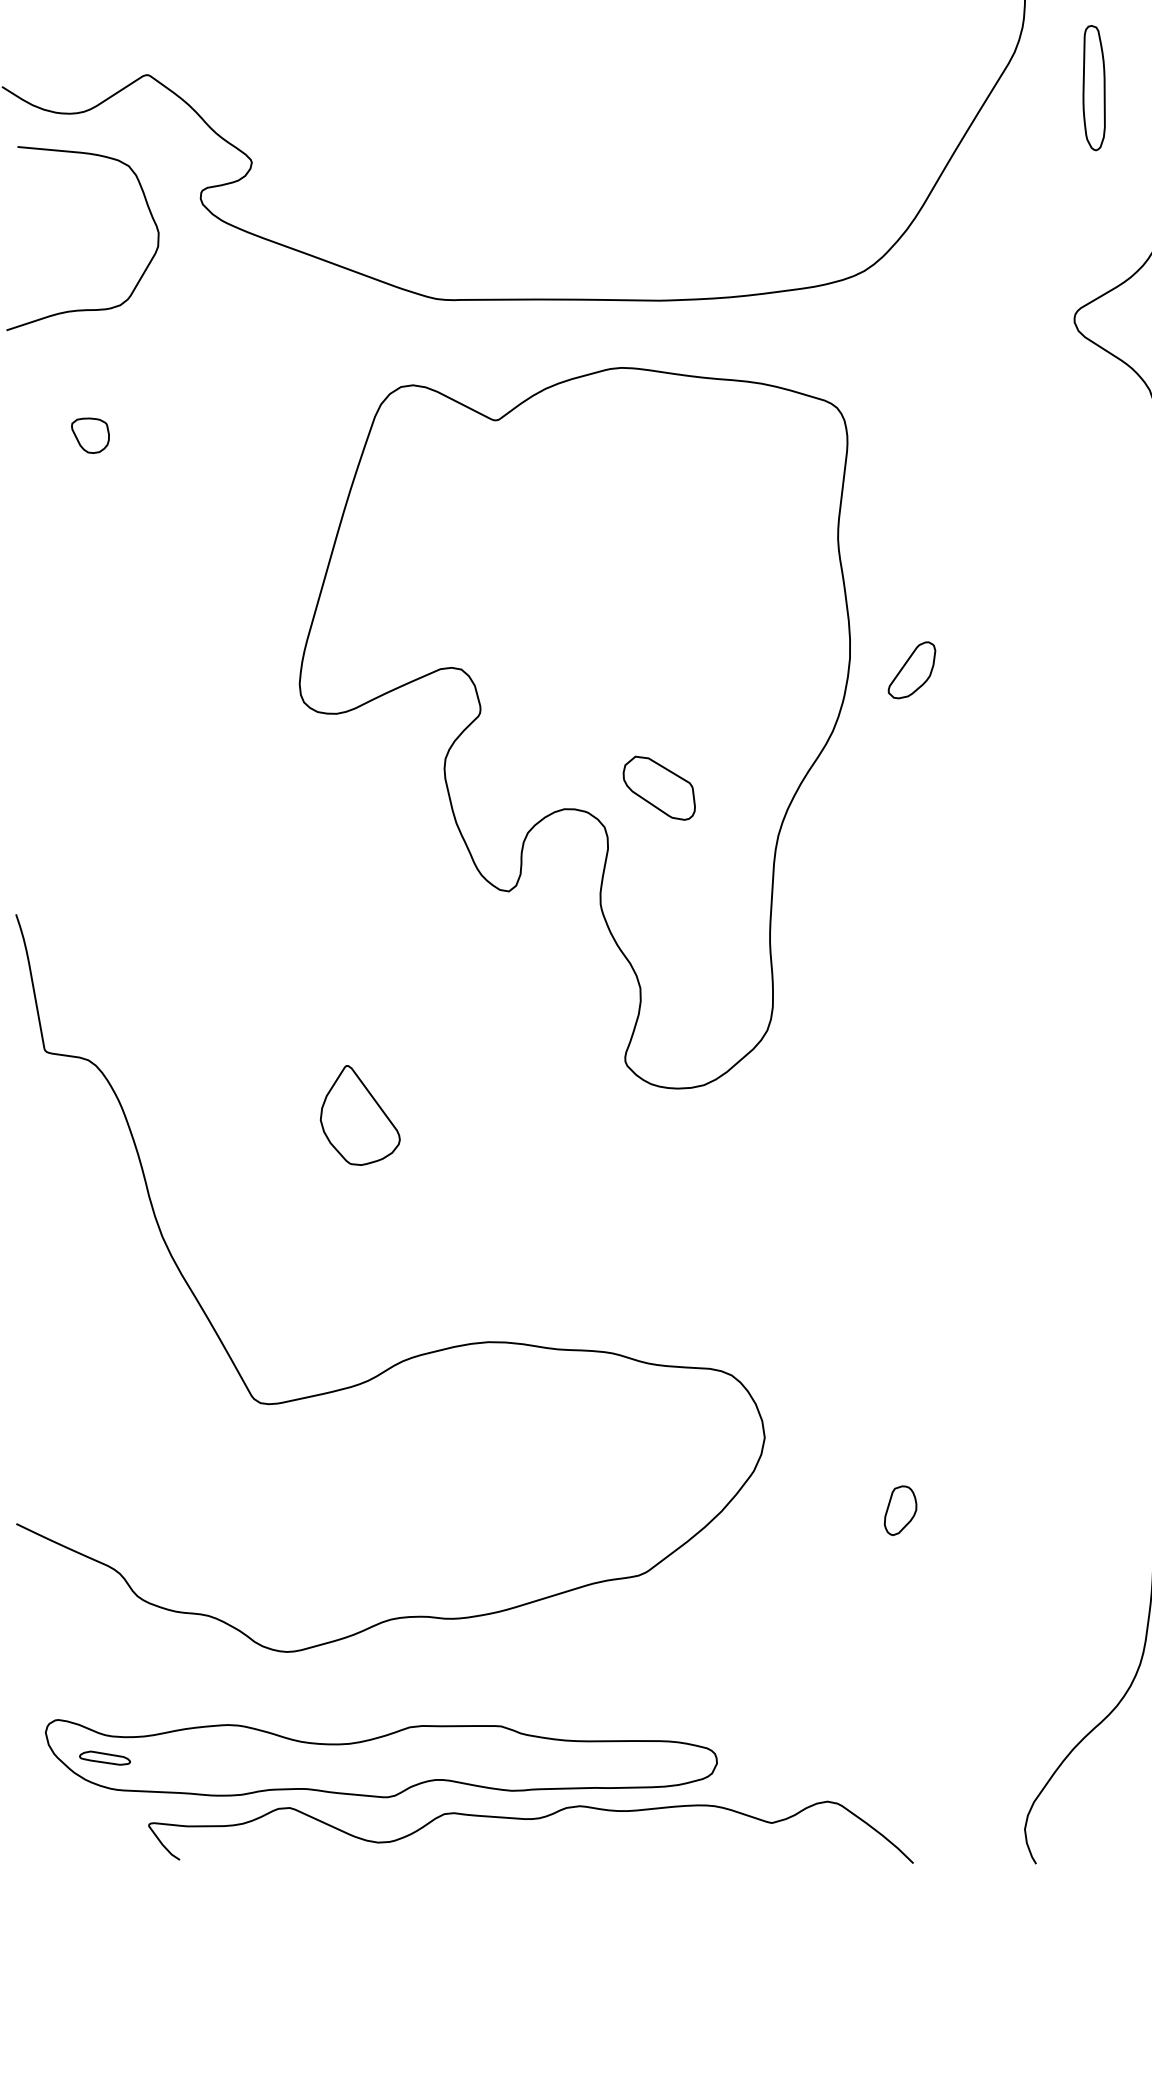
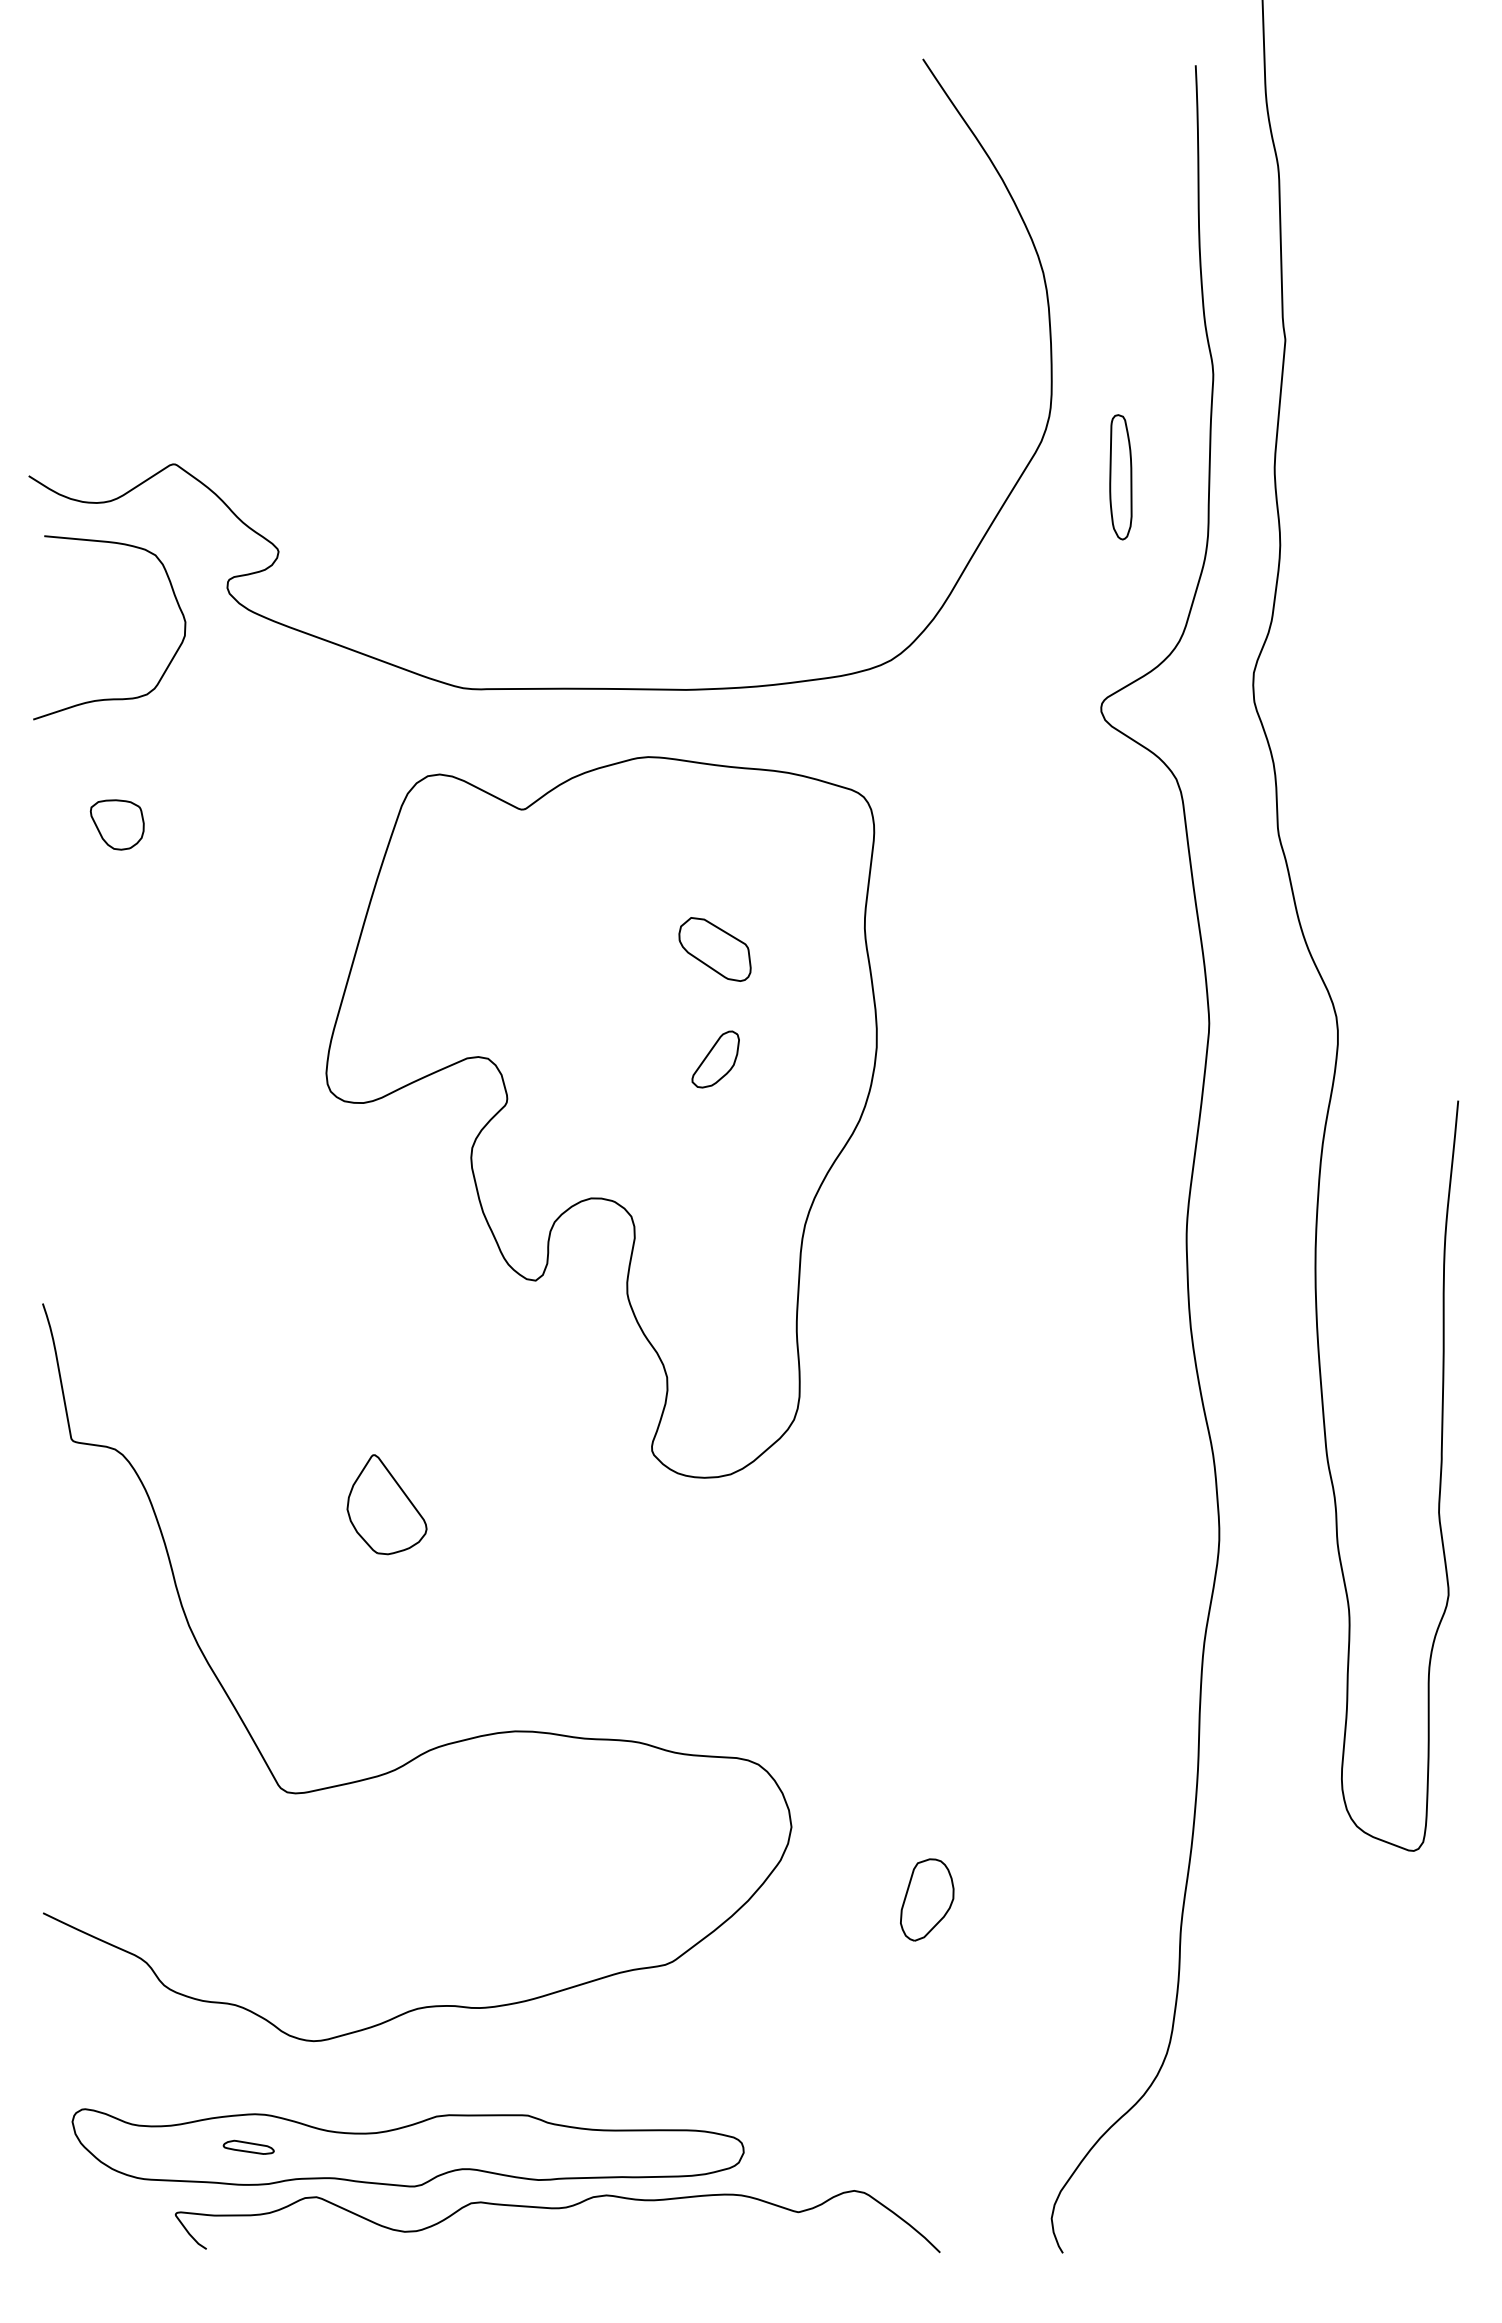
part: (89, 435) -> (116, 824), size x1.43
part: (911, 670) -> (715, 1059), moved
part: (658, 788) -> (714, 949), moved
part: (900, 1510) -> (927, 1899), size x1.67
part: (104, 1757) -> (248, 2146), moved

